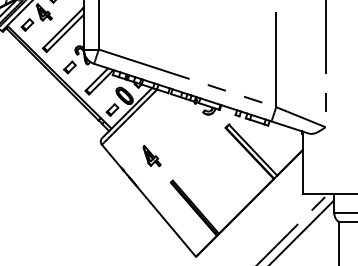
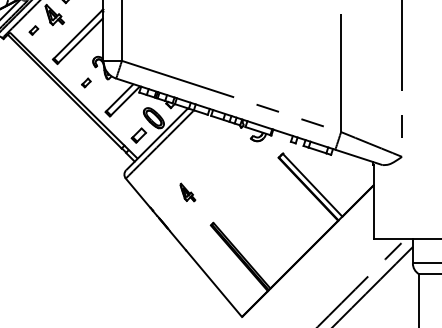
part: (27, 24) -> (33, 30), size x0.6
part: (70, 67) -> (86, 82), size x0.6
part: (151, 156) -> (187, 192), size x0.7

